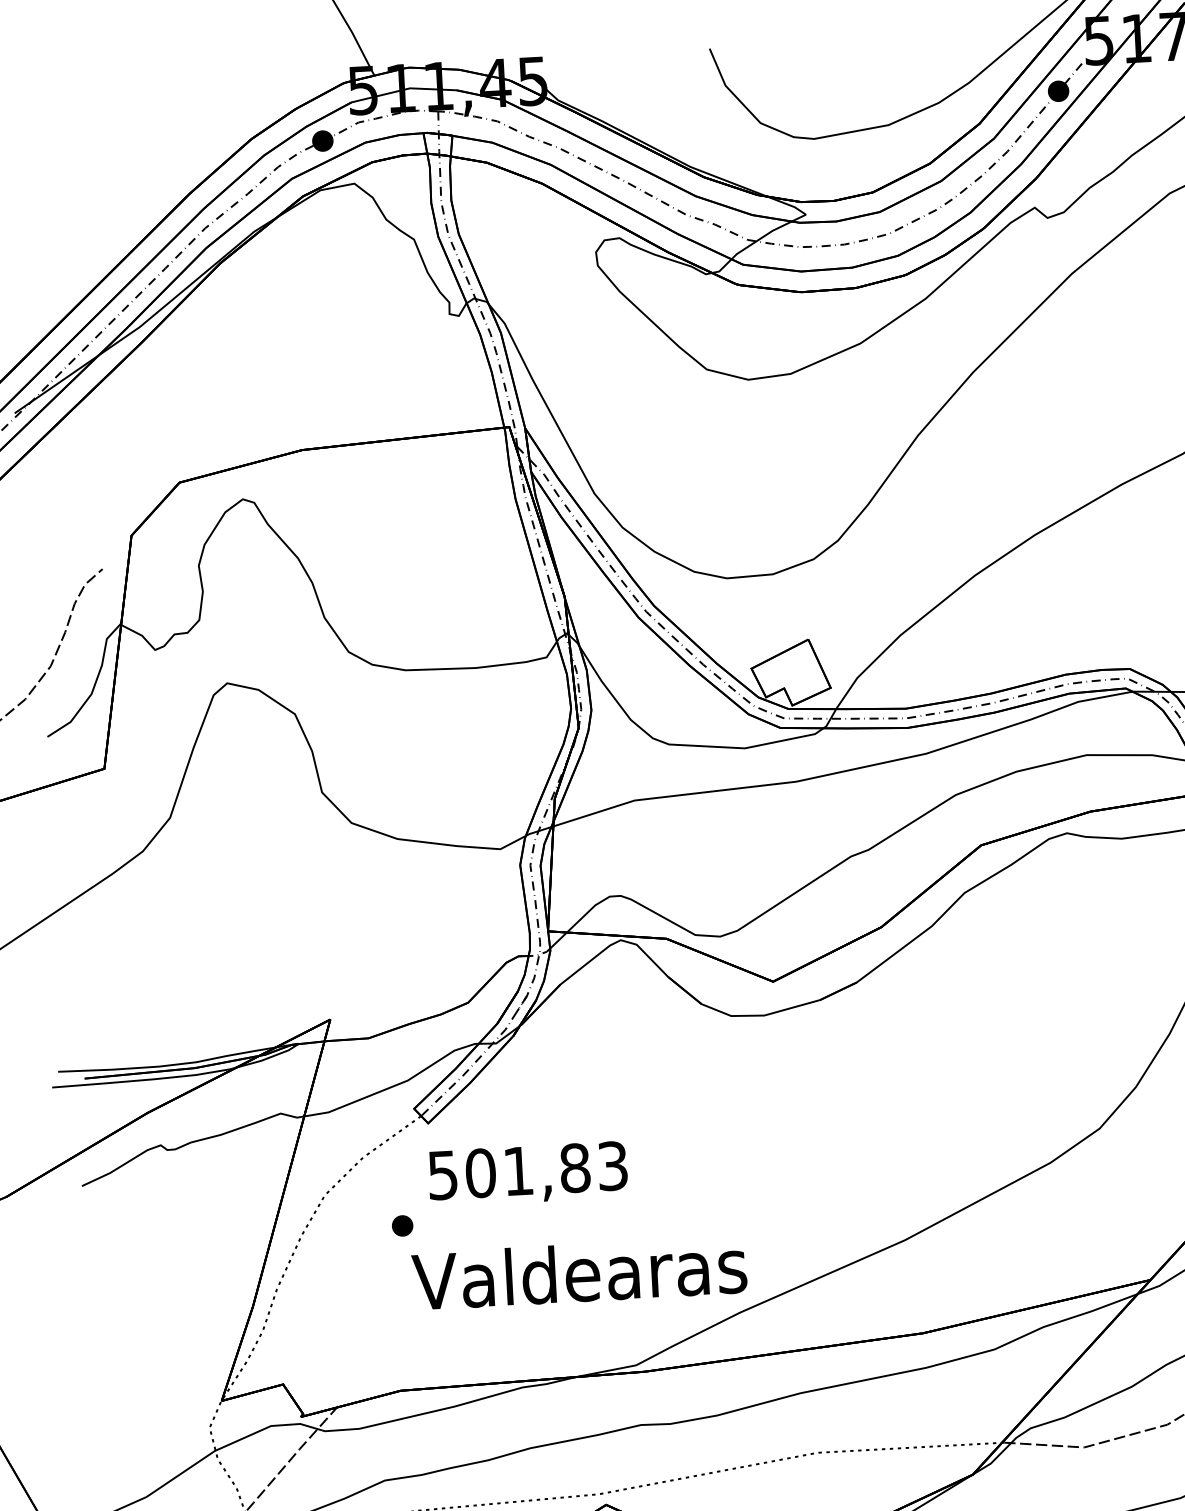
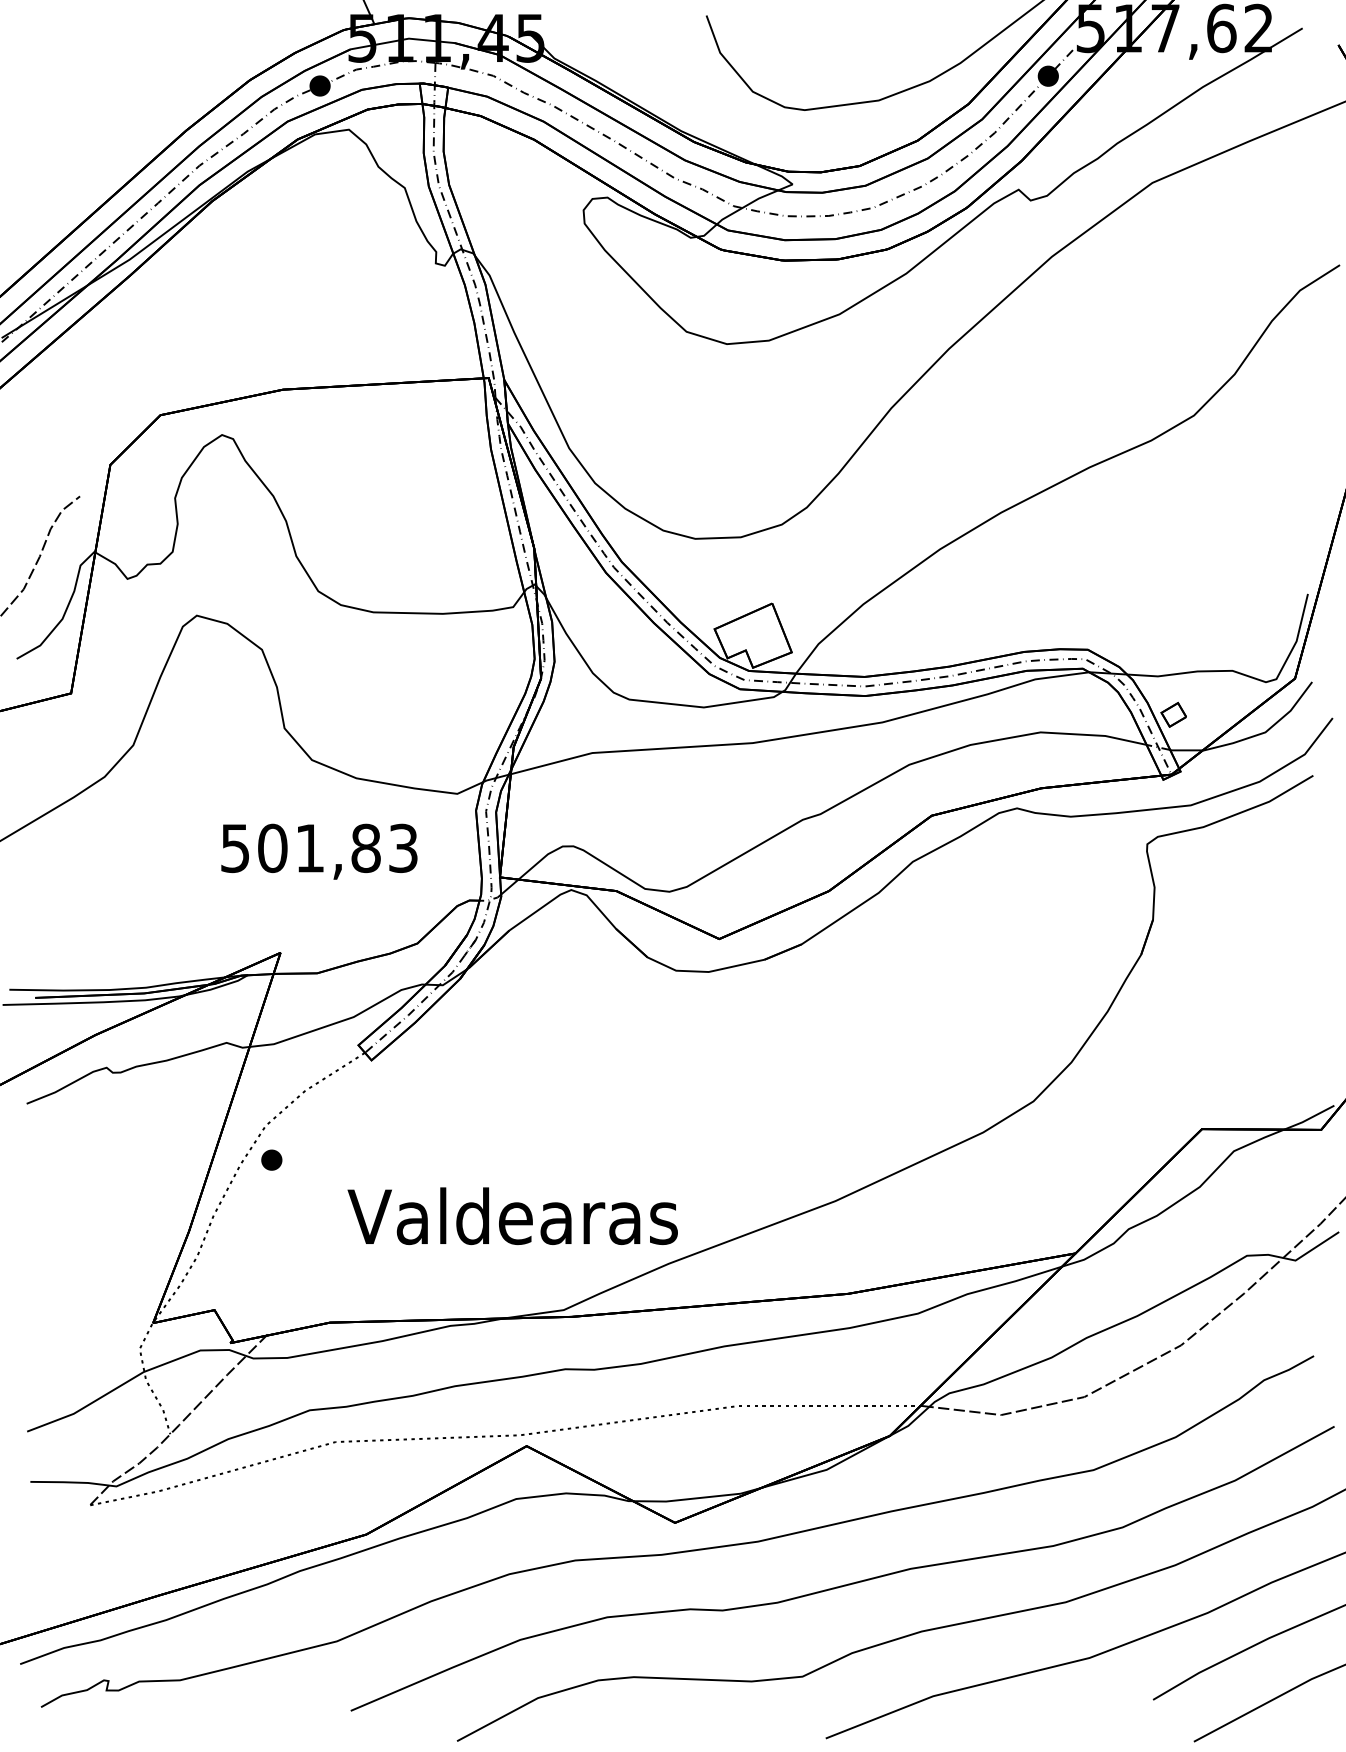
text: (528, 1173) -> (319, 851), moved
part: (402, 1225) -> (271, 1159), moved

